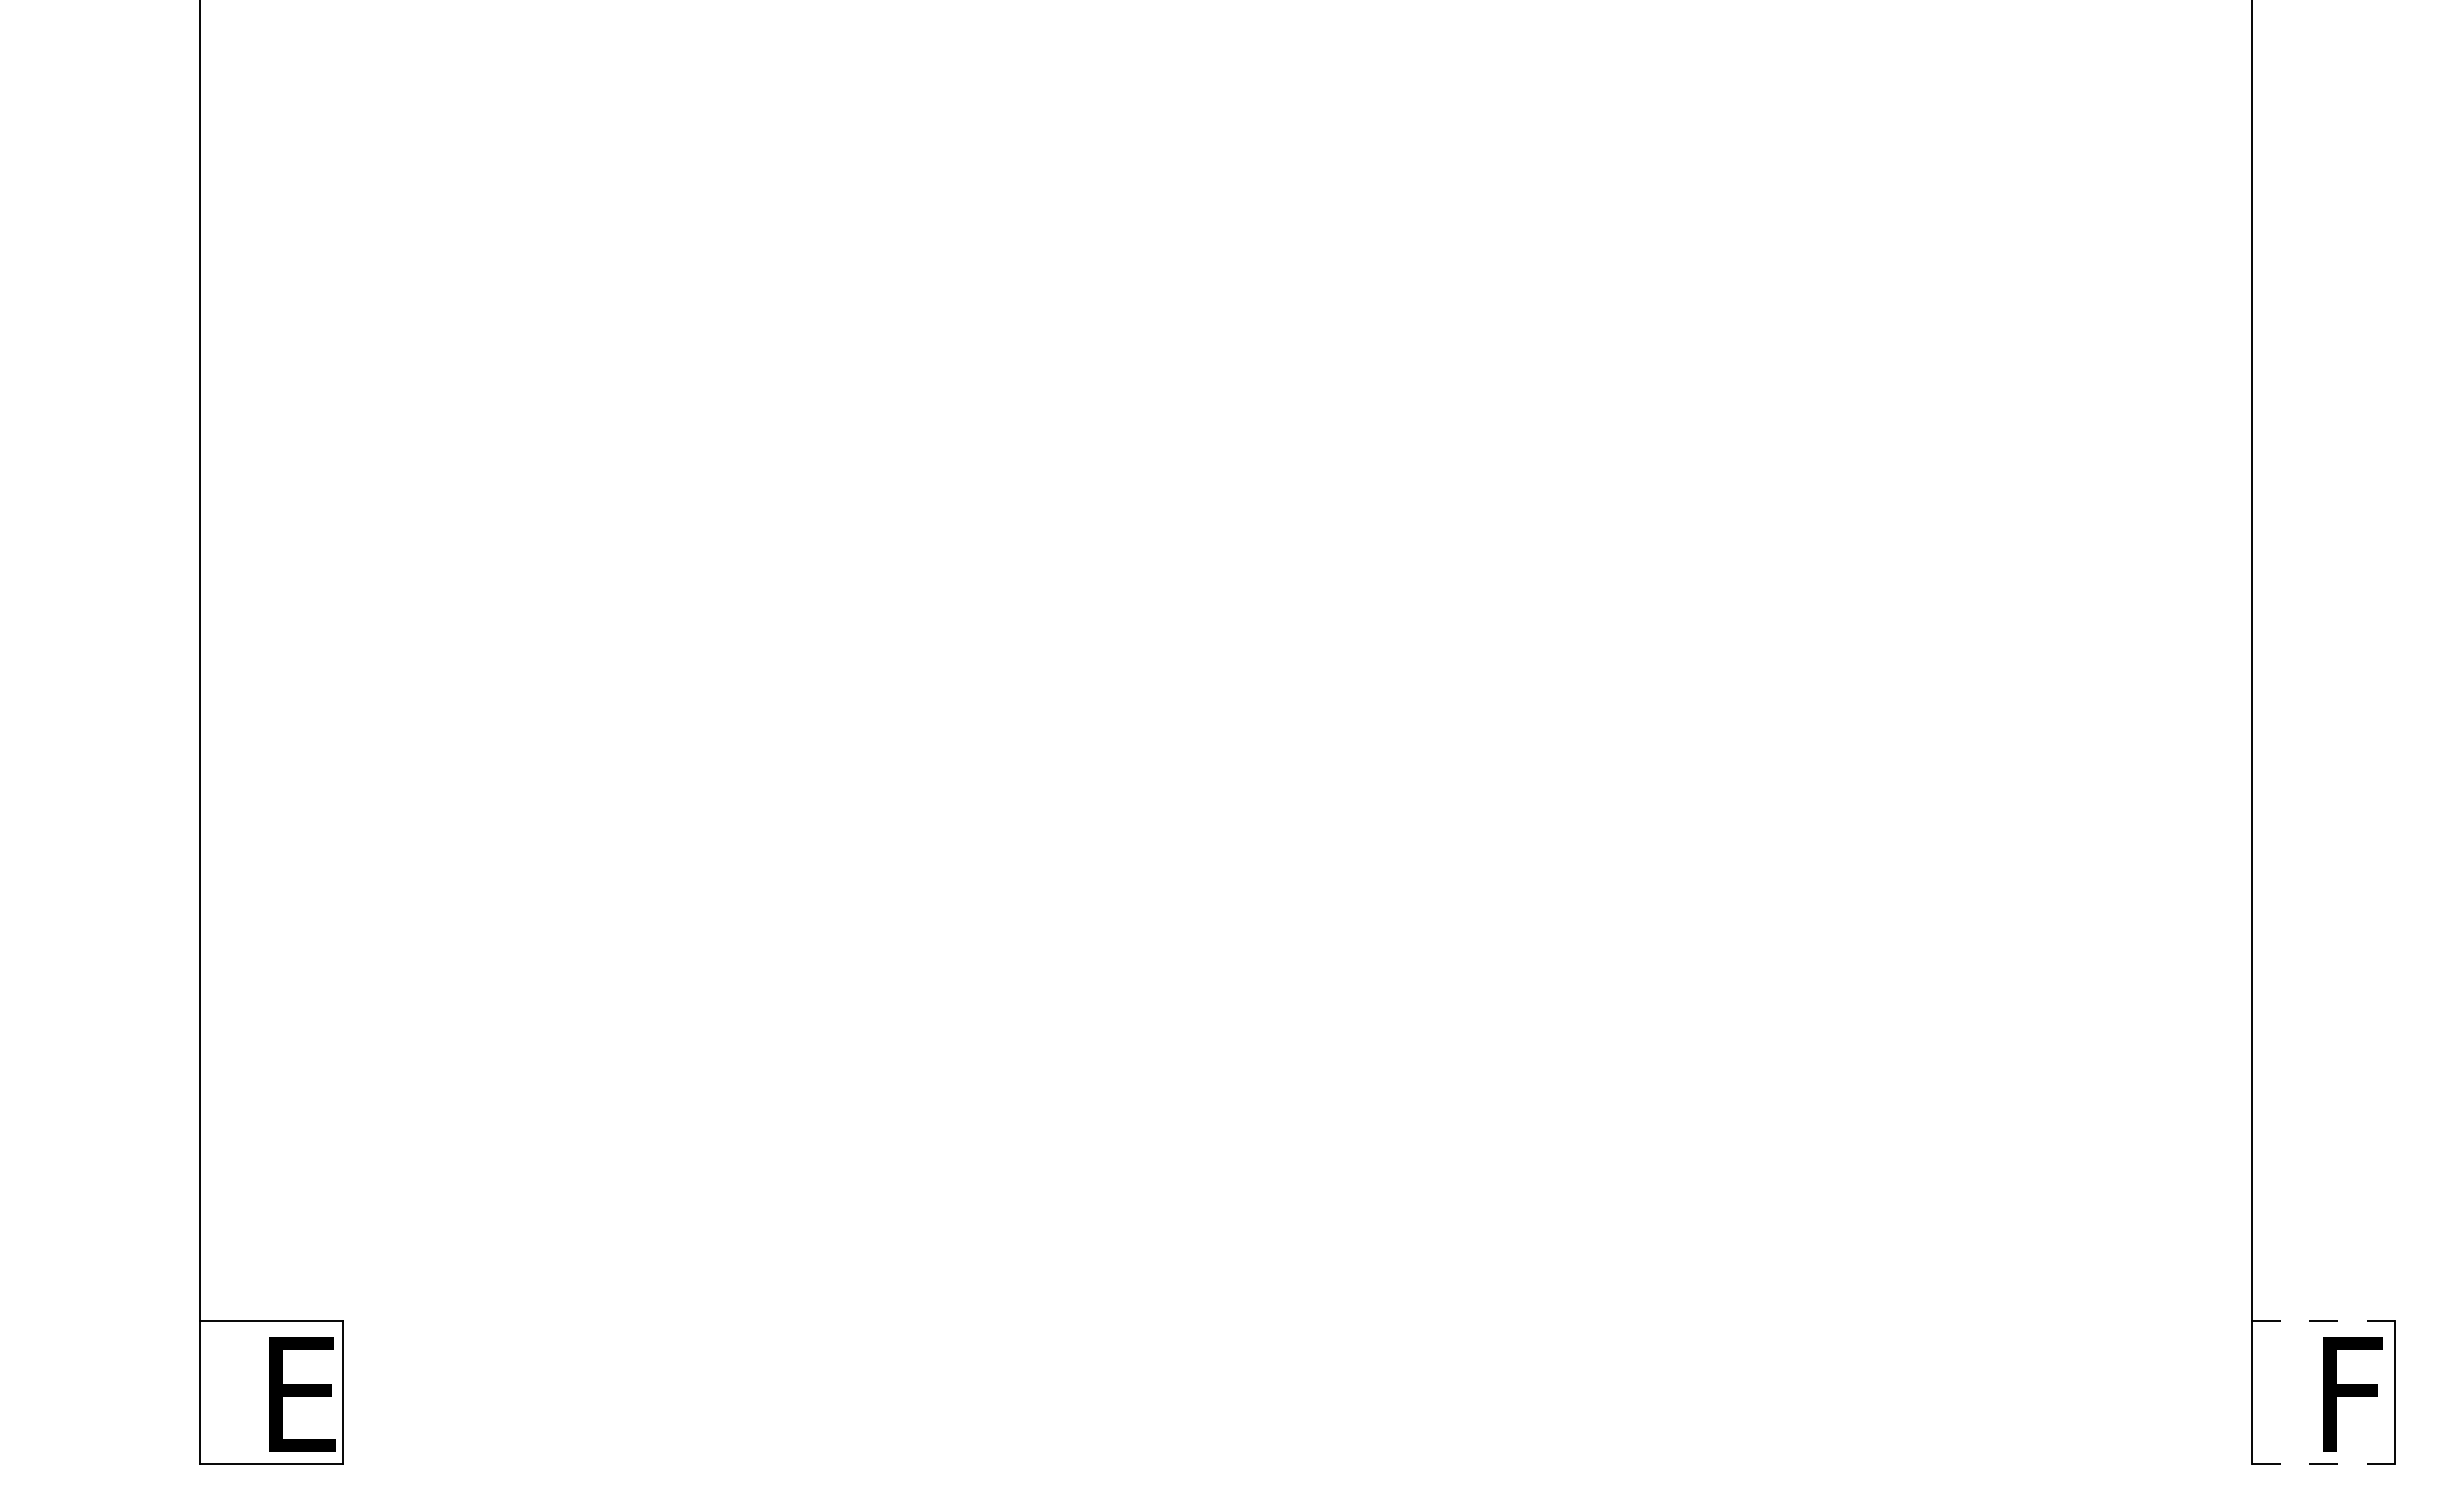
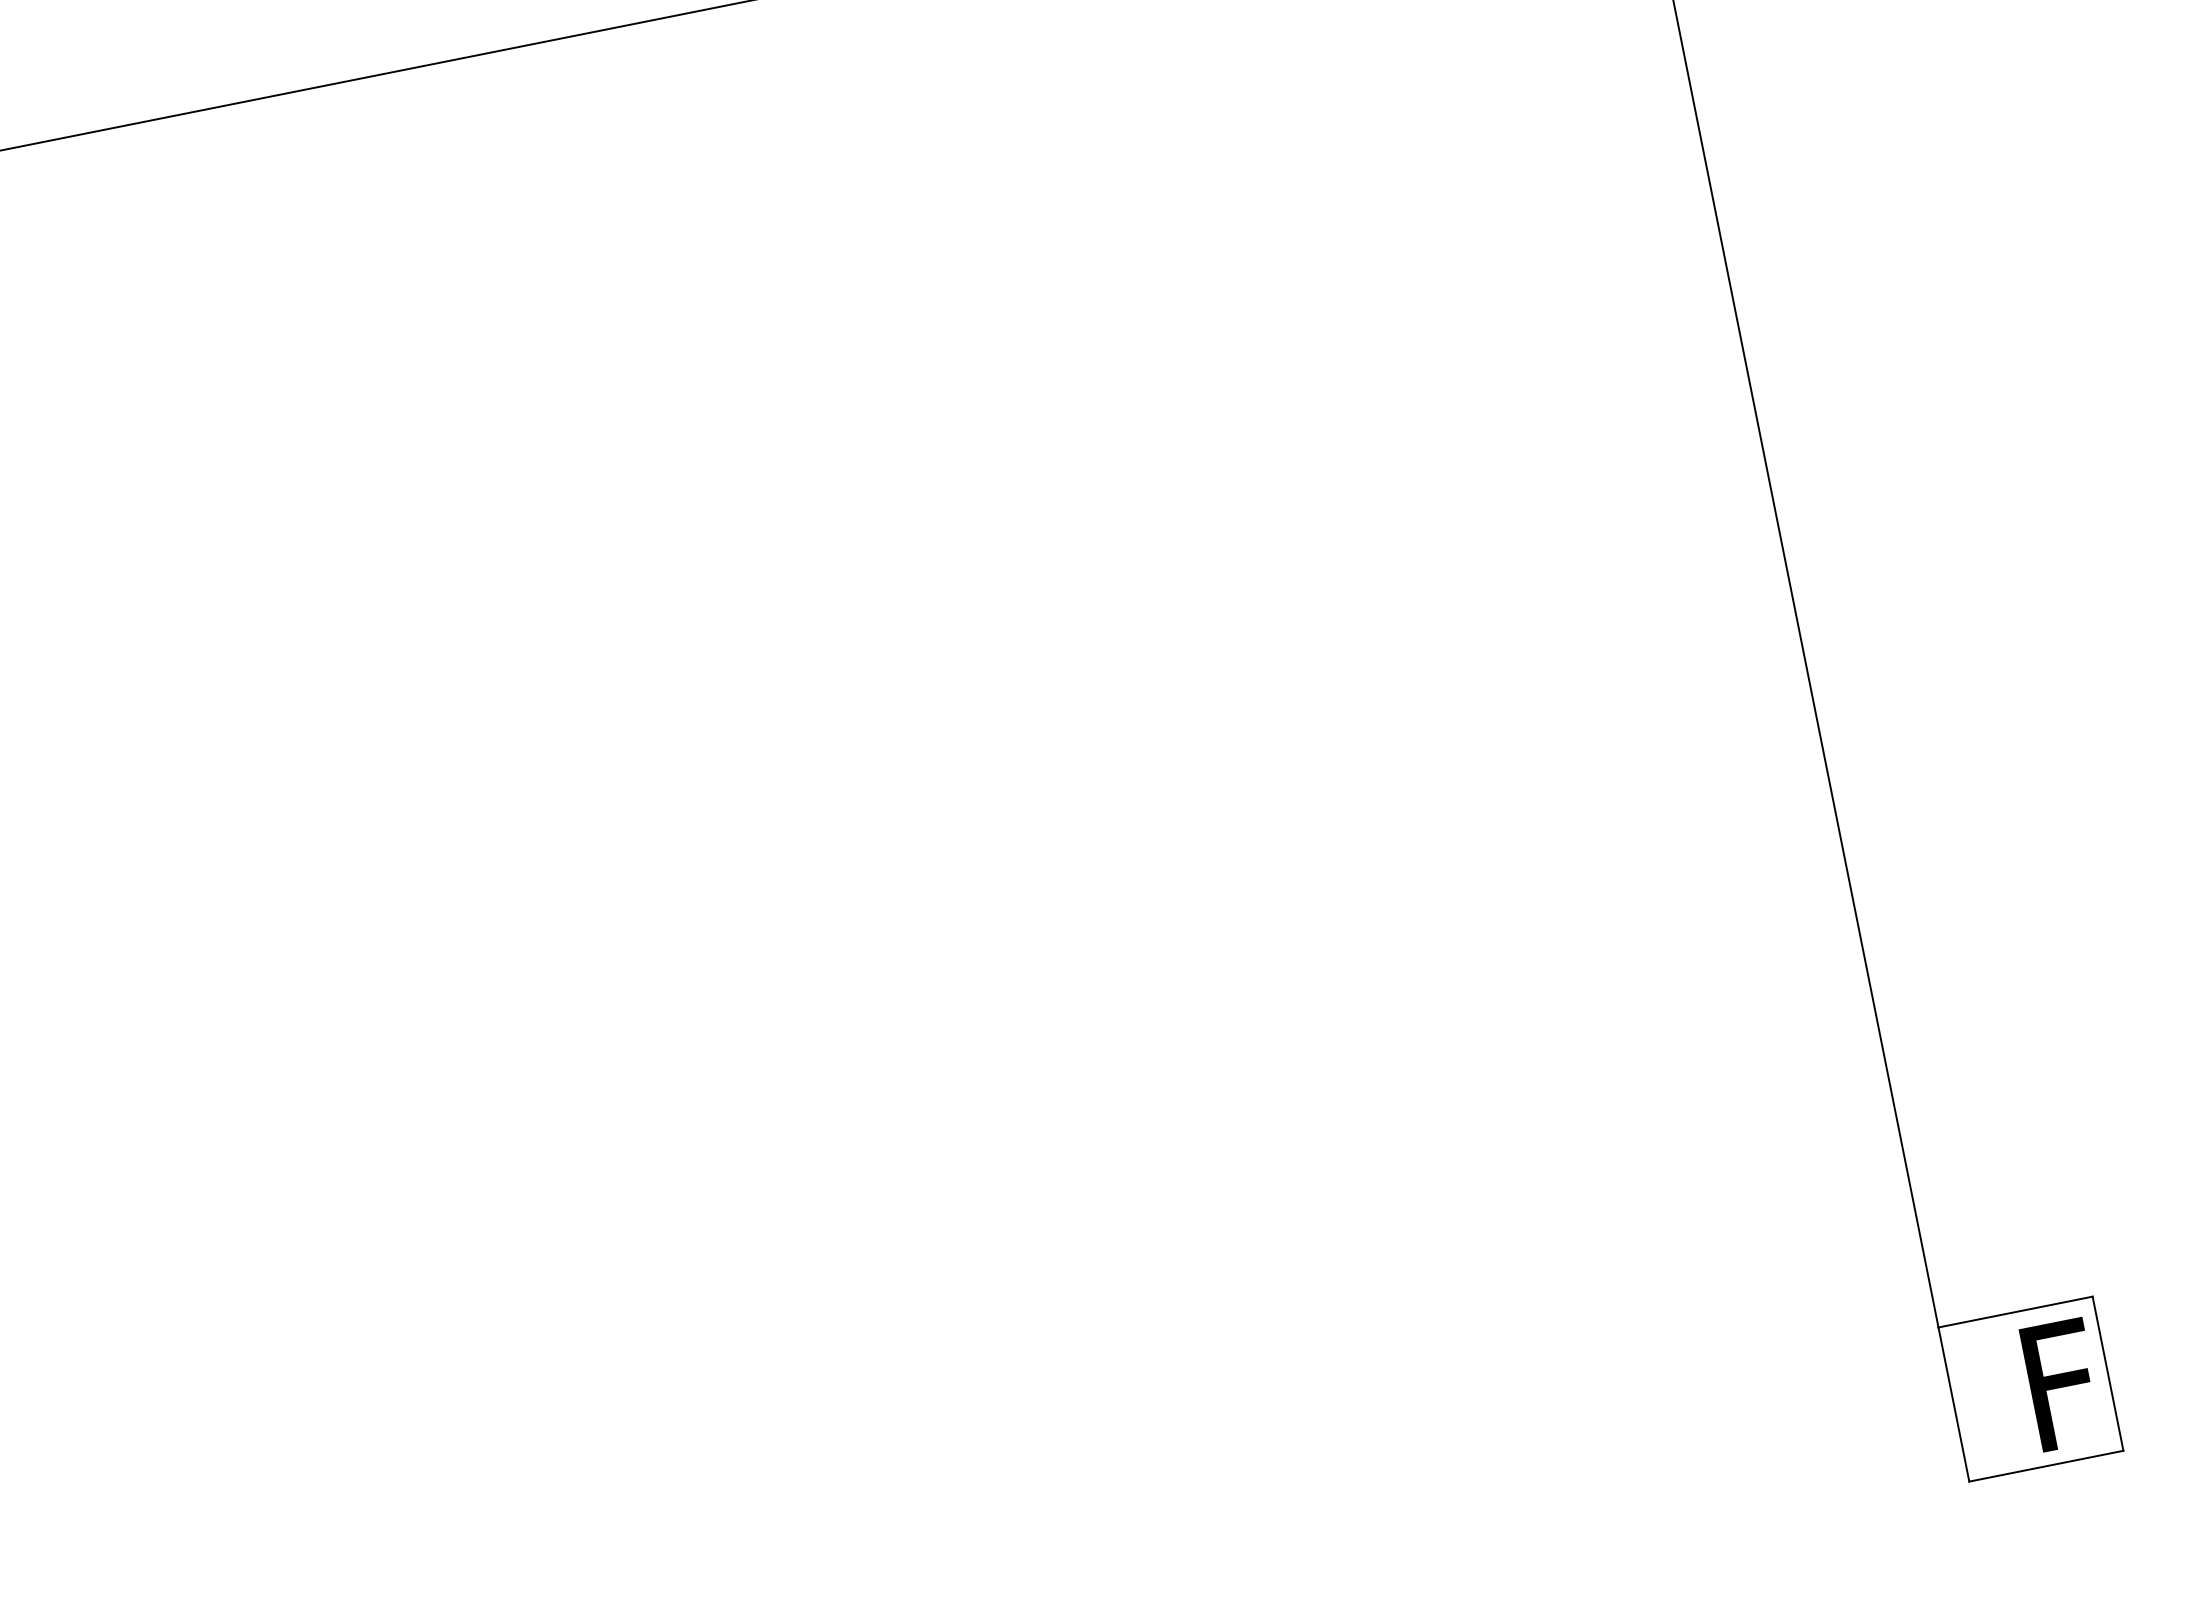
line: (2323, 1320) -> (2015, 1311), dashed -> solid
line: (2323, 1464) -> (2046, 1466), dashed -> solid

